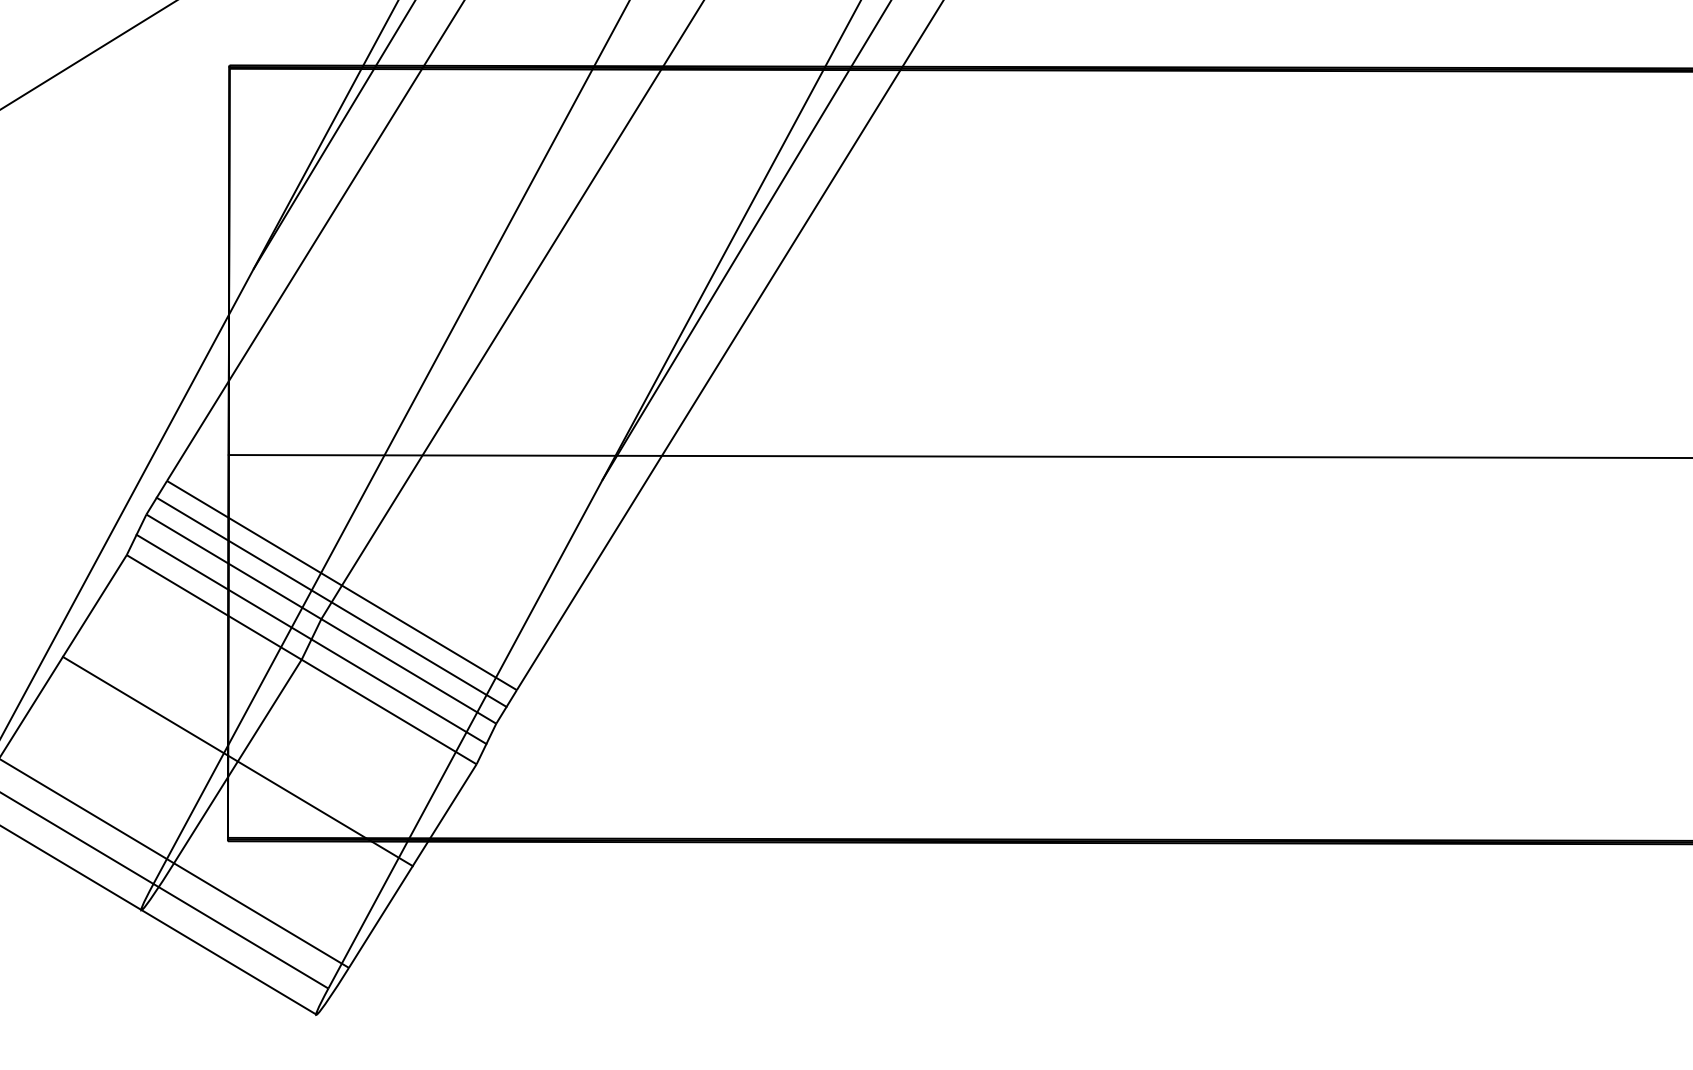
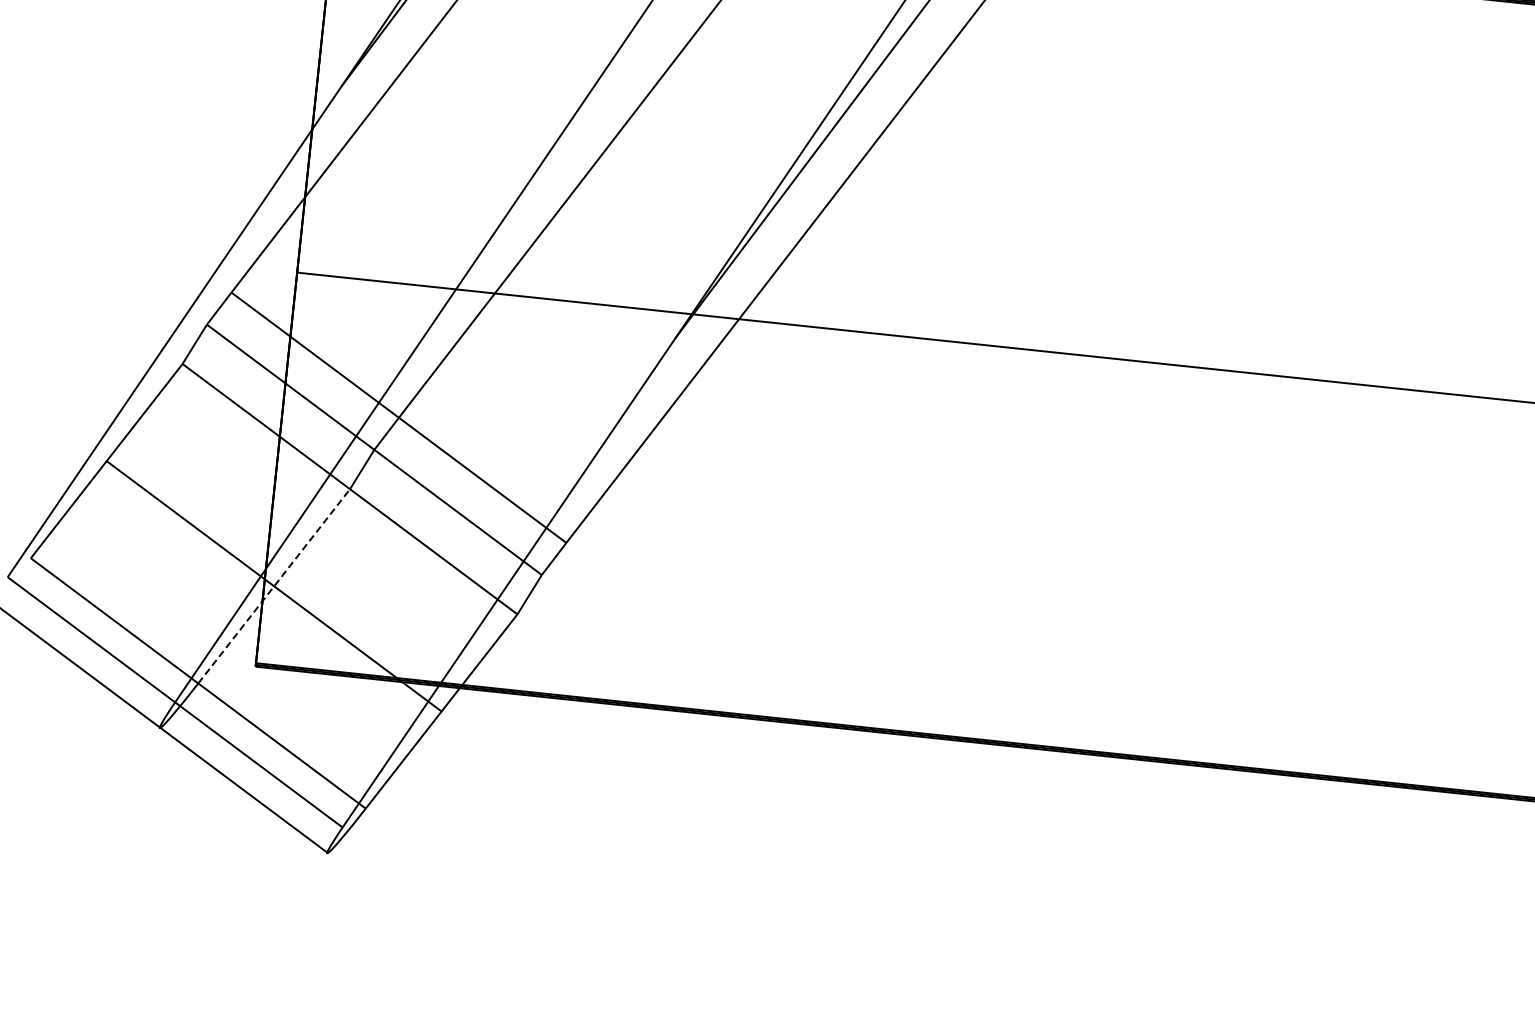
line: (331, 601) -> (386, 432), removed
line: (311, 639) -> (362, 469), removed
line: (238, 761) -> (274, 586), solid -> dashed

